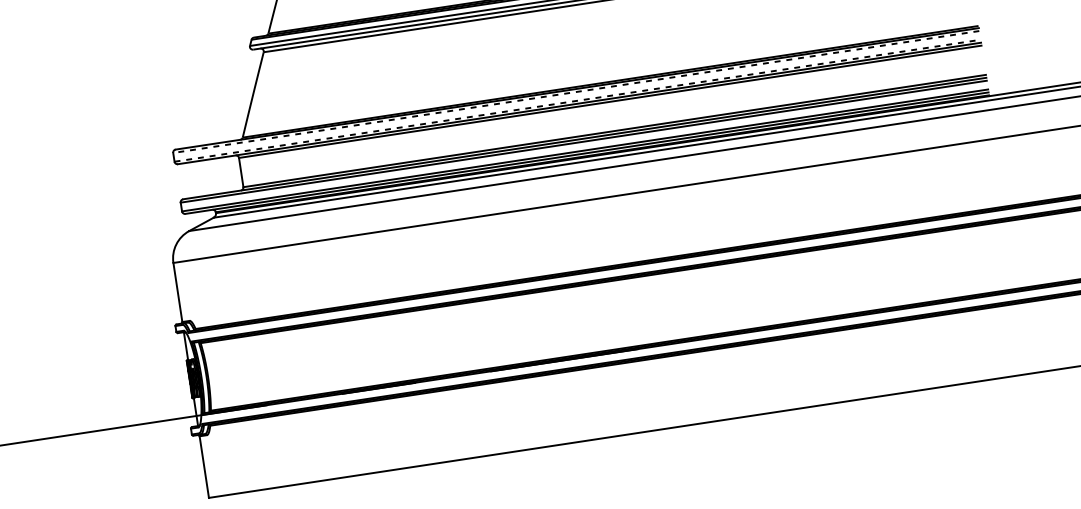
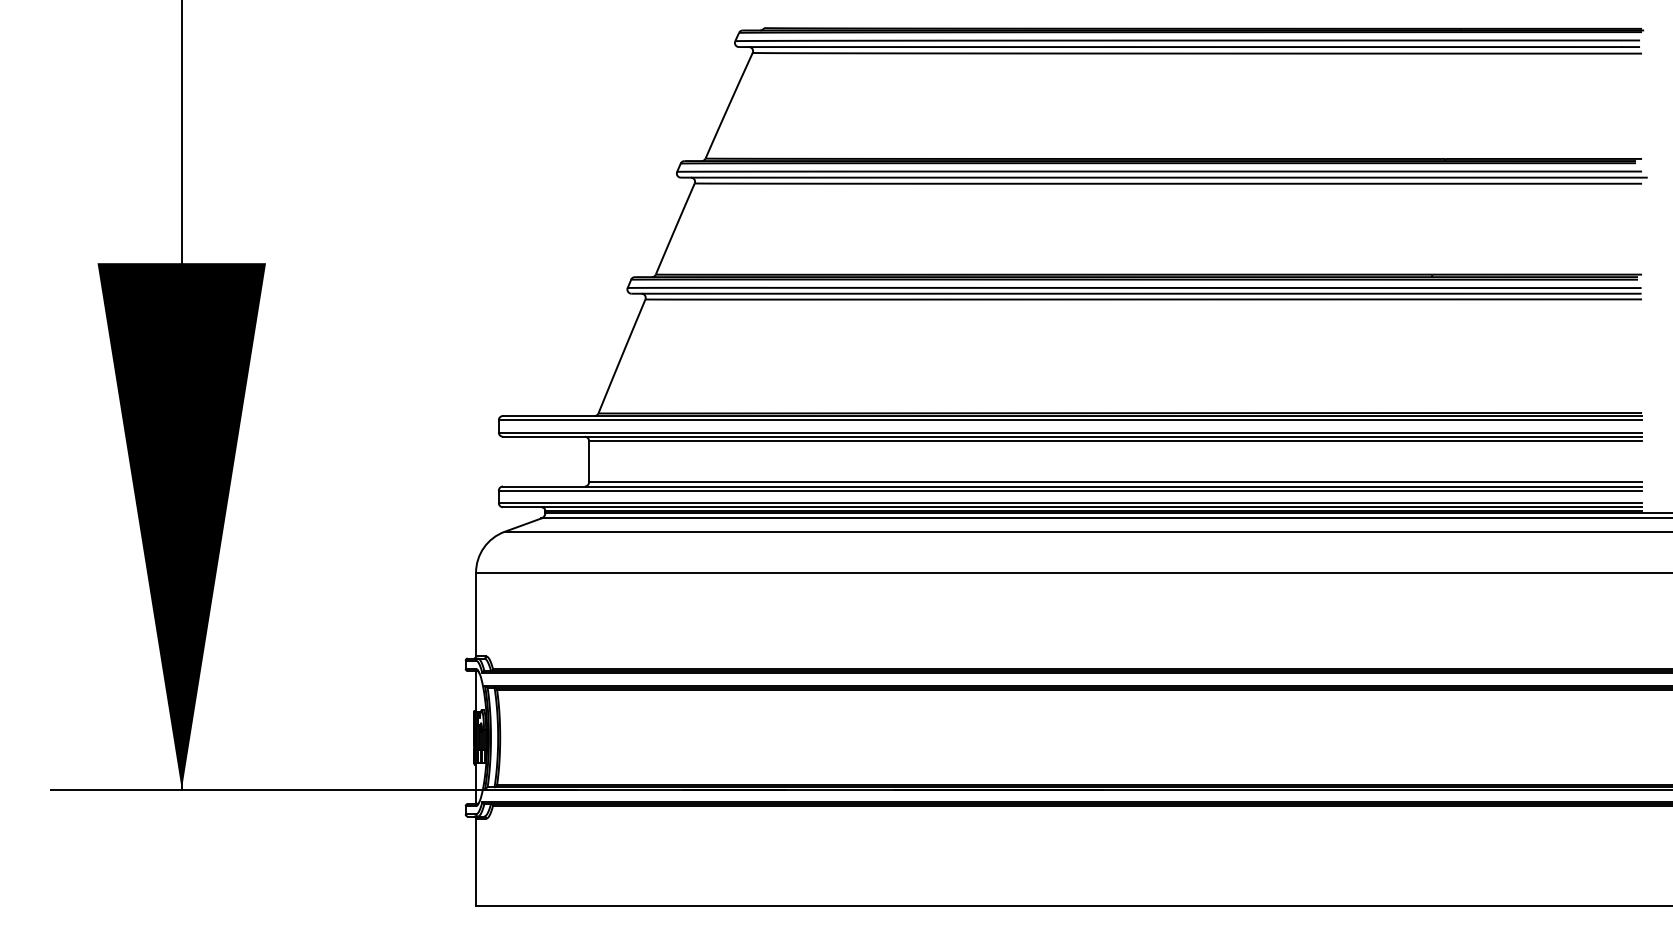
line: (576, 92) -> (1070, 420), dashed -> solid
line: (577, 100) -> (1070, 432), dashed -> solid

